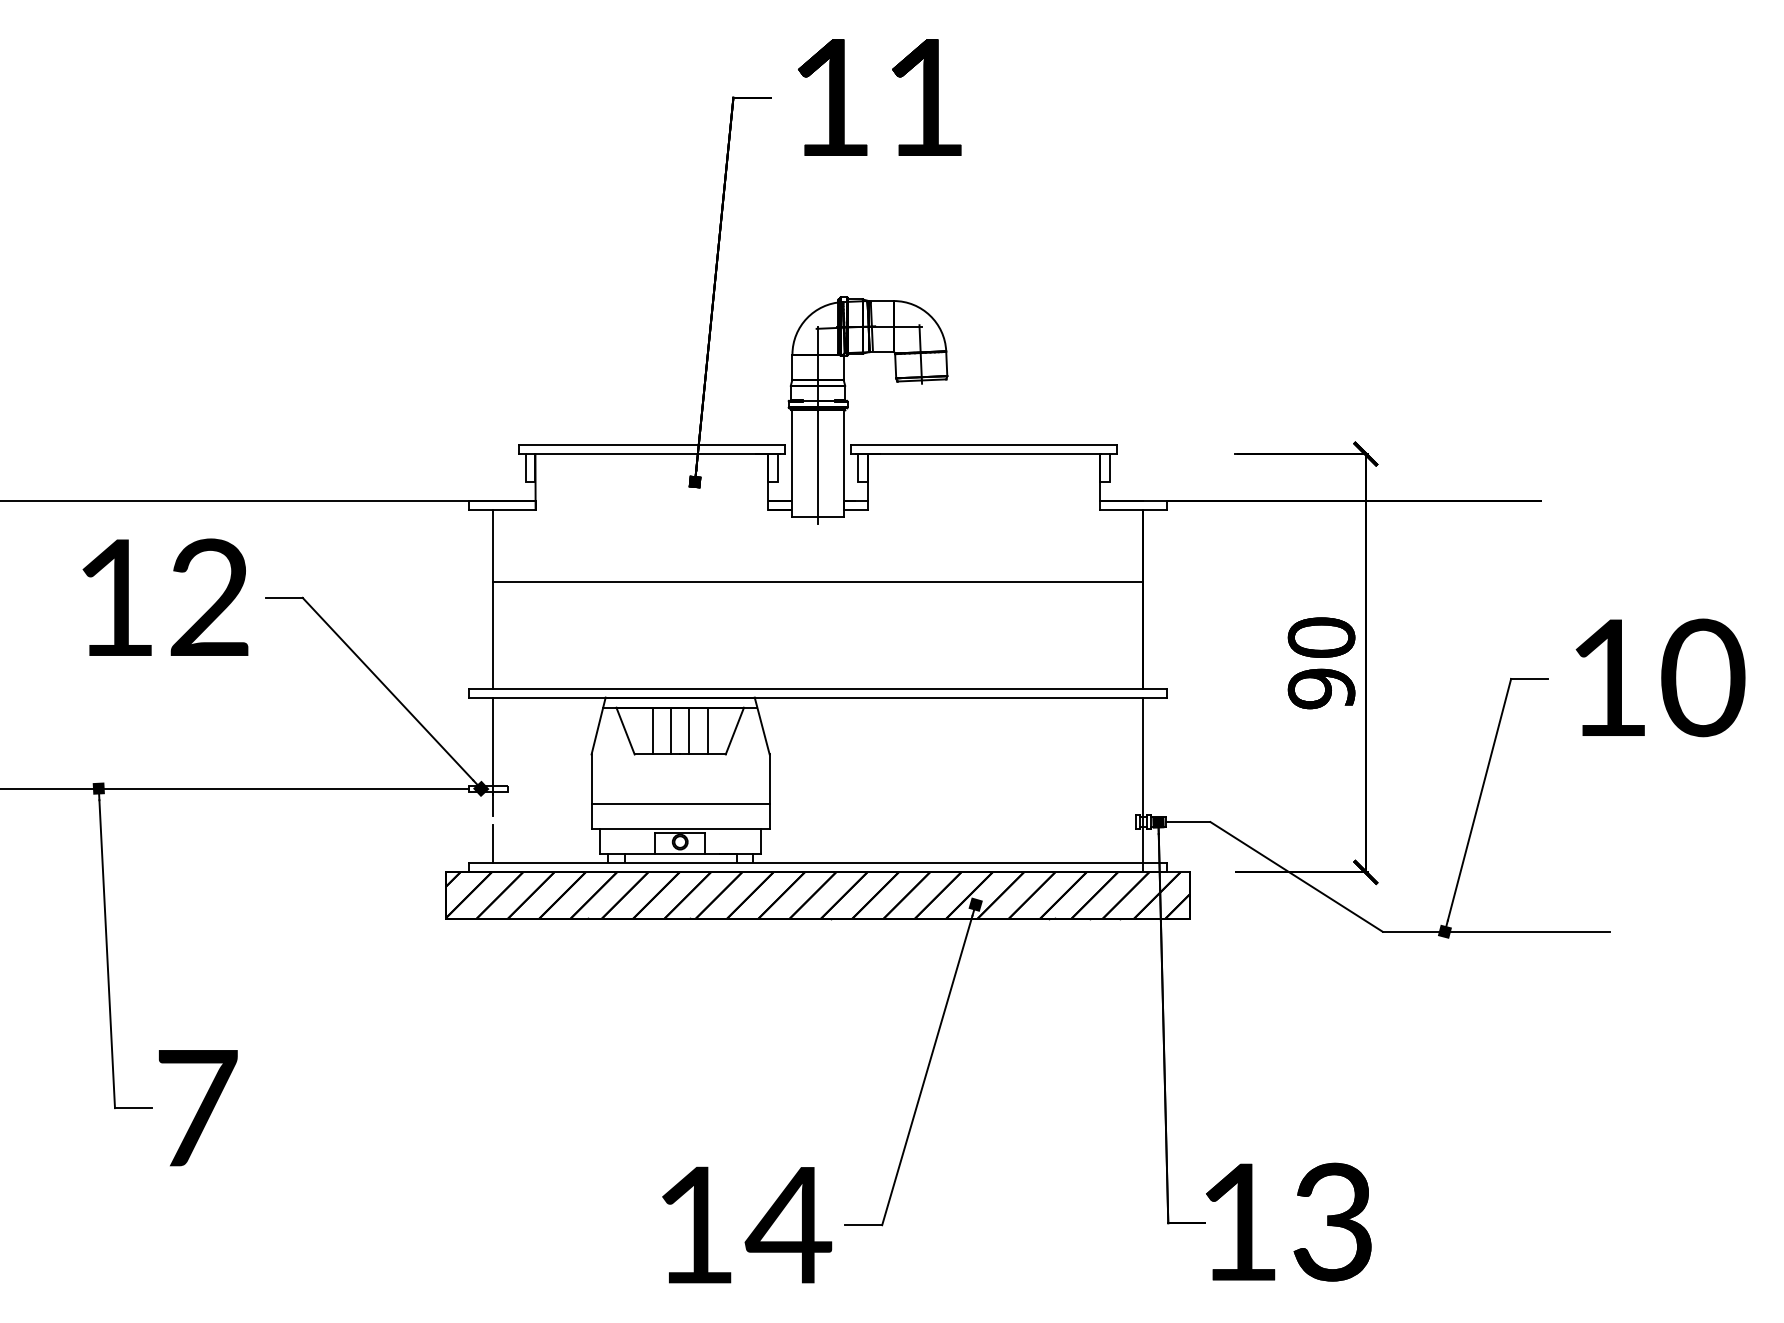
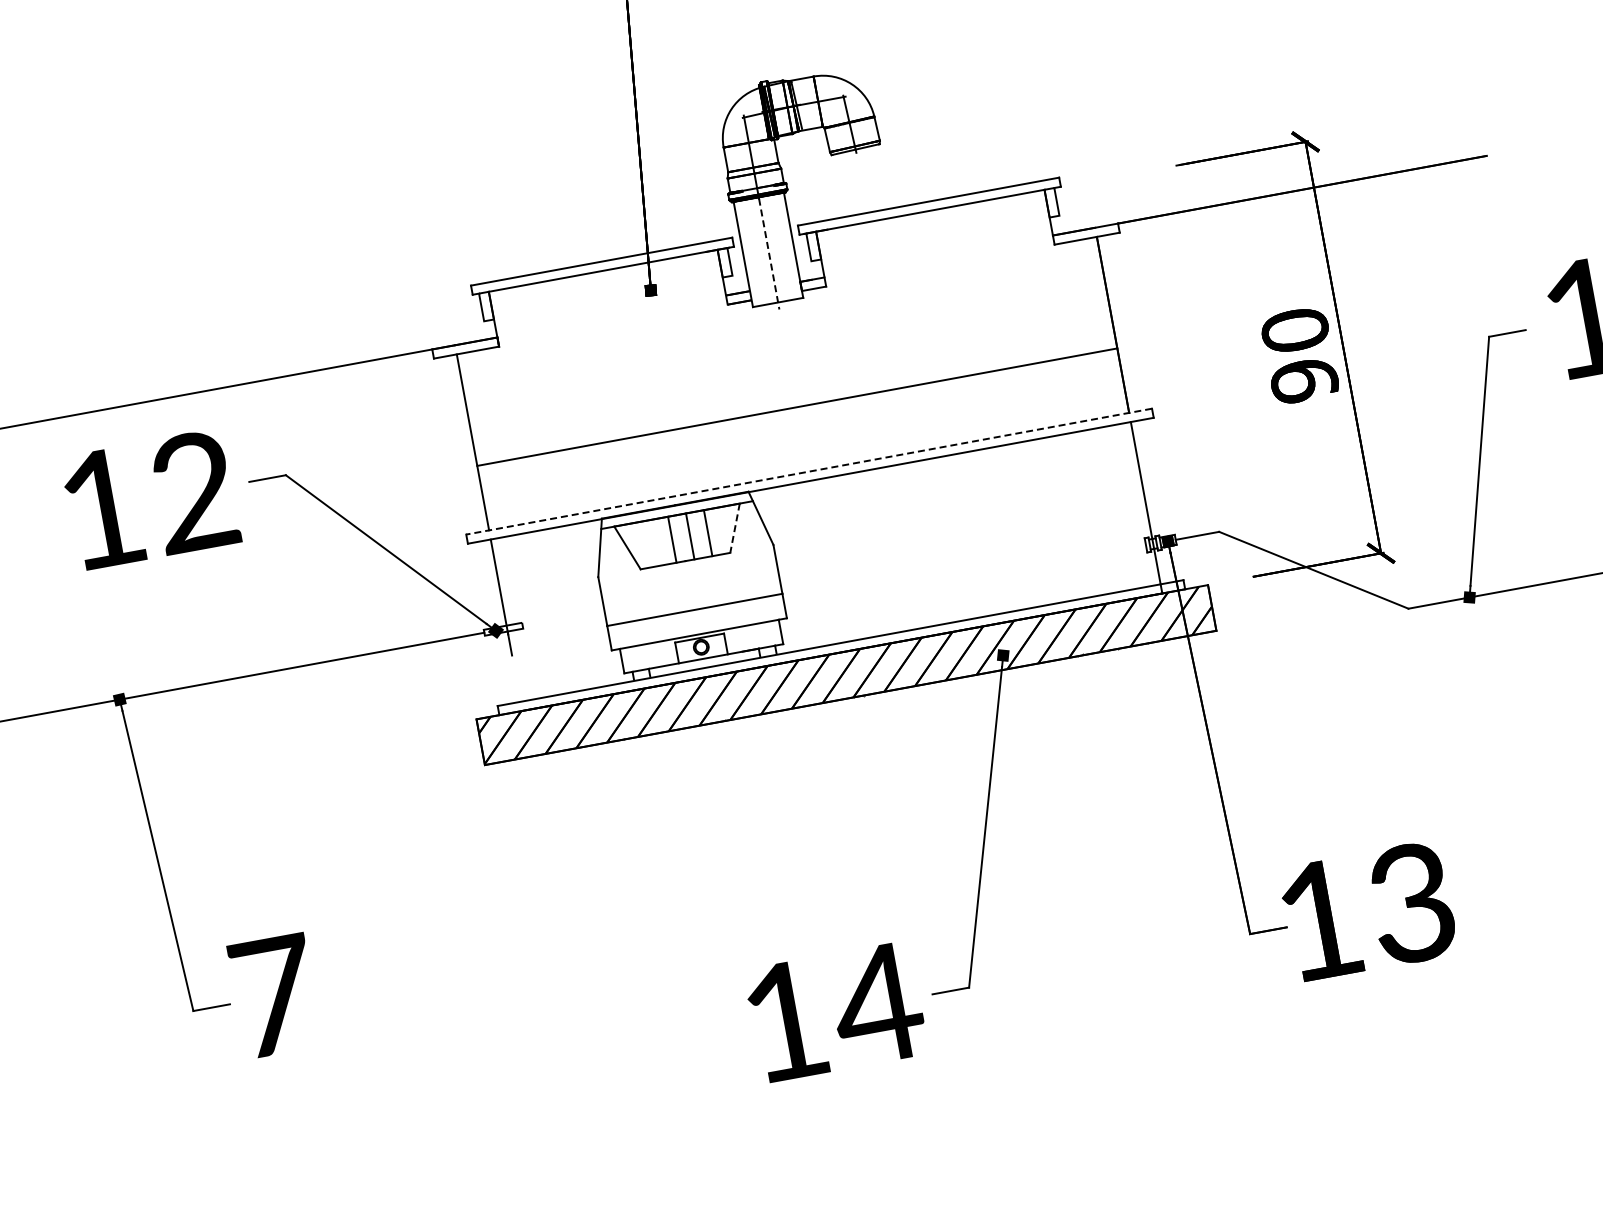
line: (818, 468) -> (769, 254), solid -> dashed
line: (817, 582) -> (796, 407), moved
line: (818, 688) -> (809, 471), solid -> dashed
line: (652, 730) -> (653, 542), removed
line: (734, 731) -> (734, 528), solid -> dashed
line: (492, 844) -> (517, 683), removed

